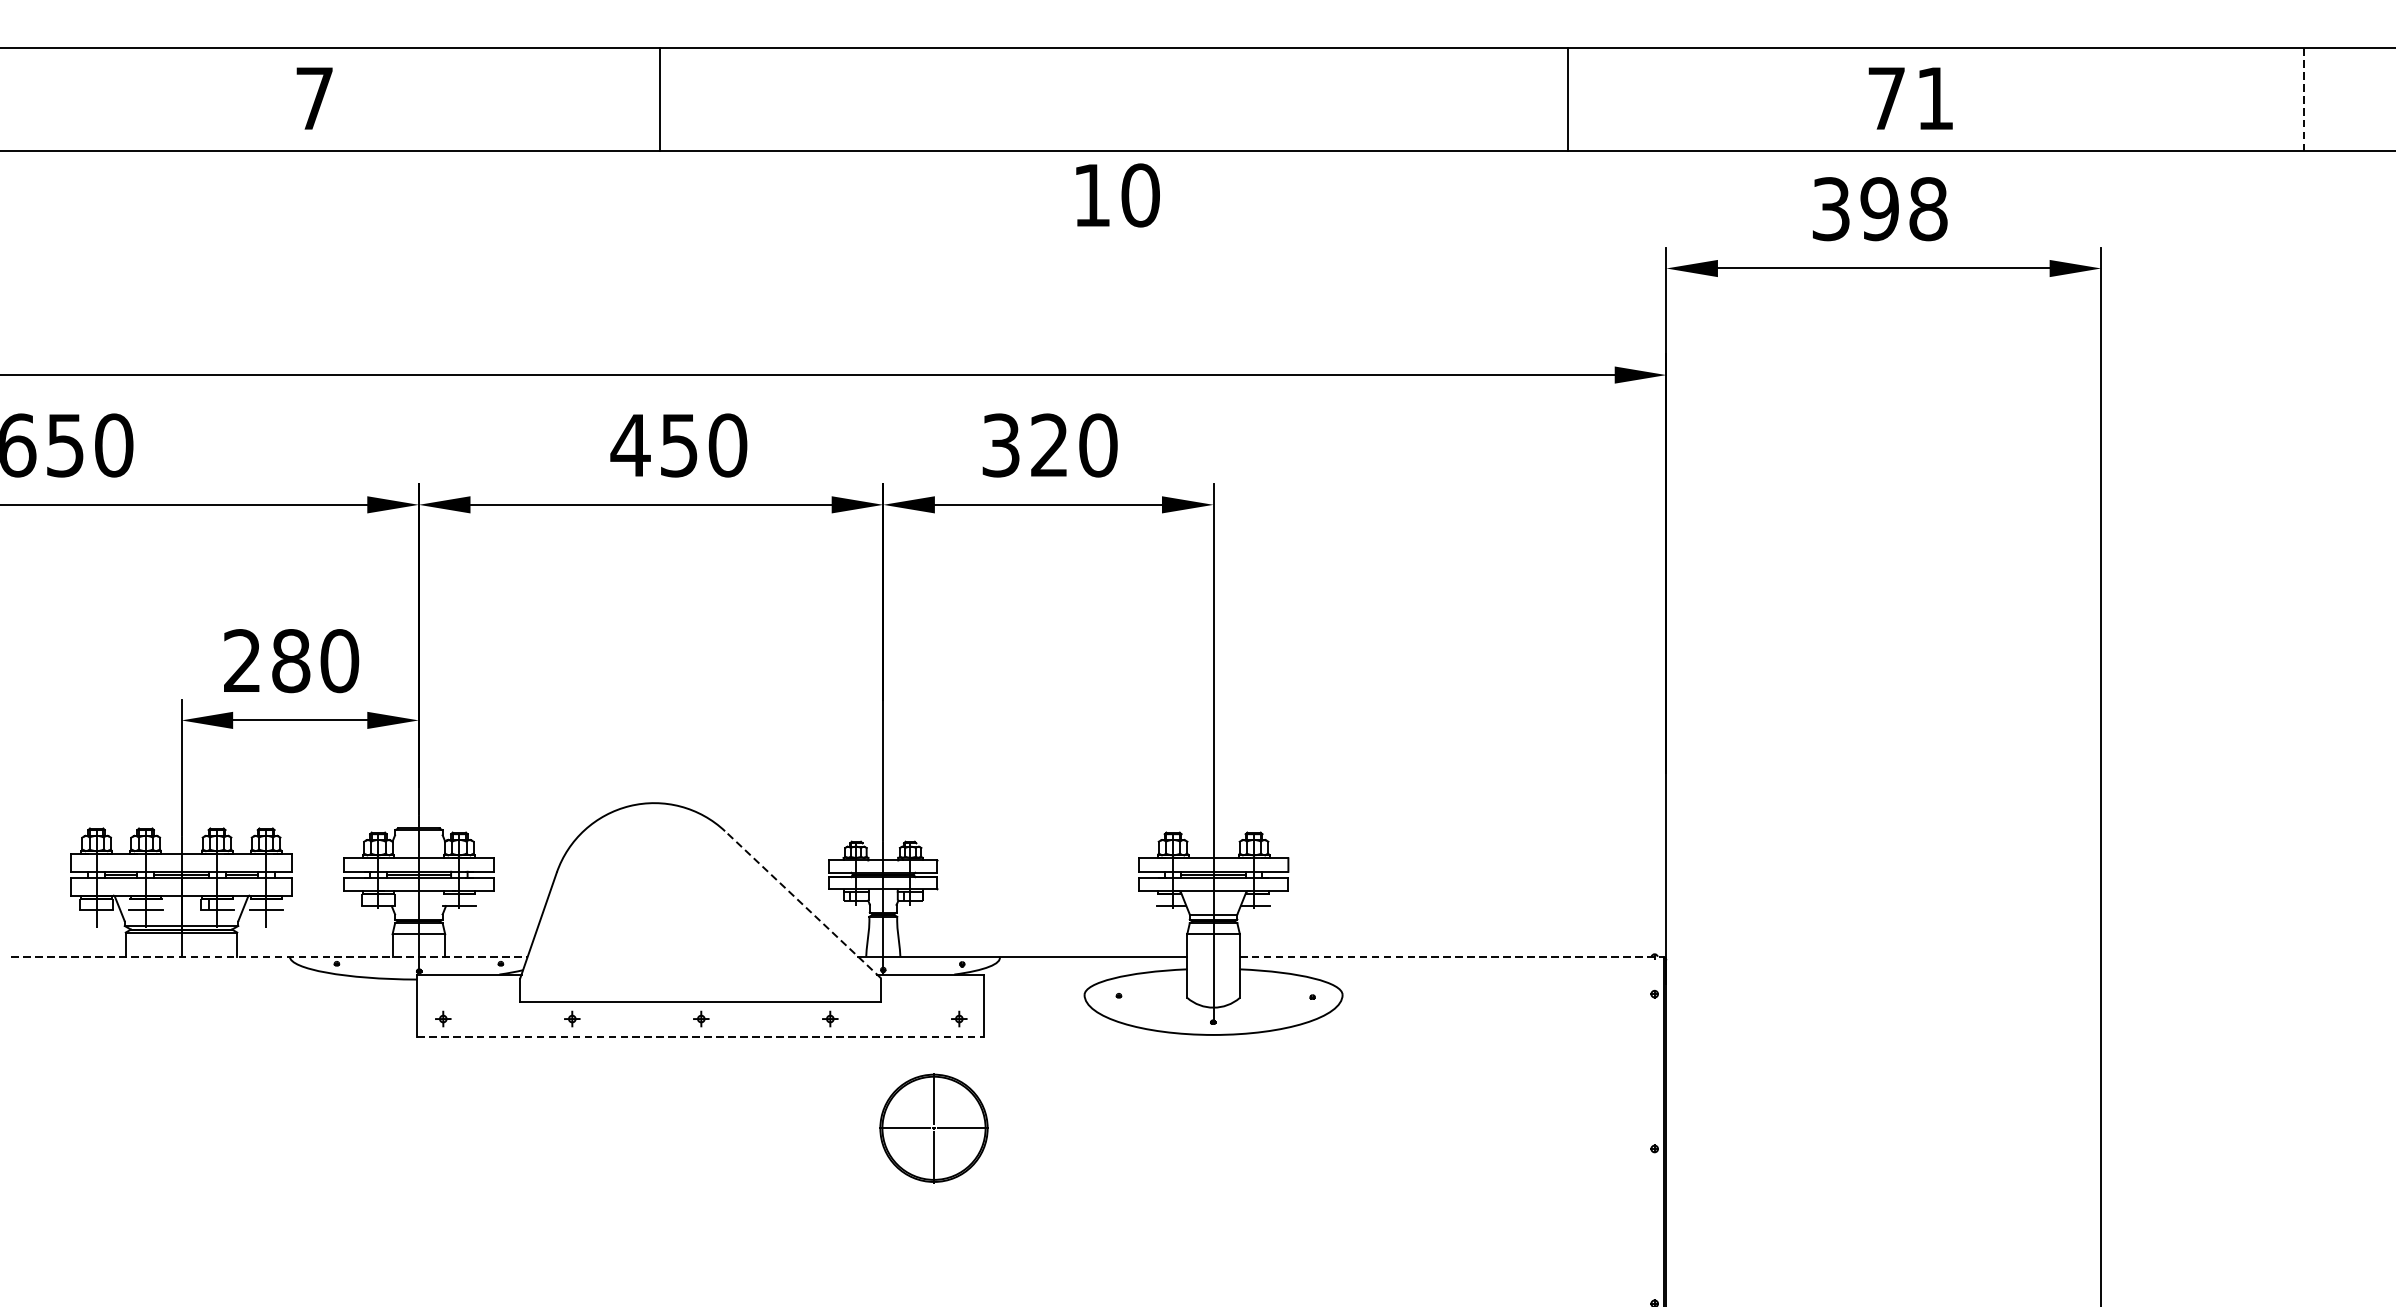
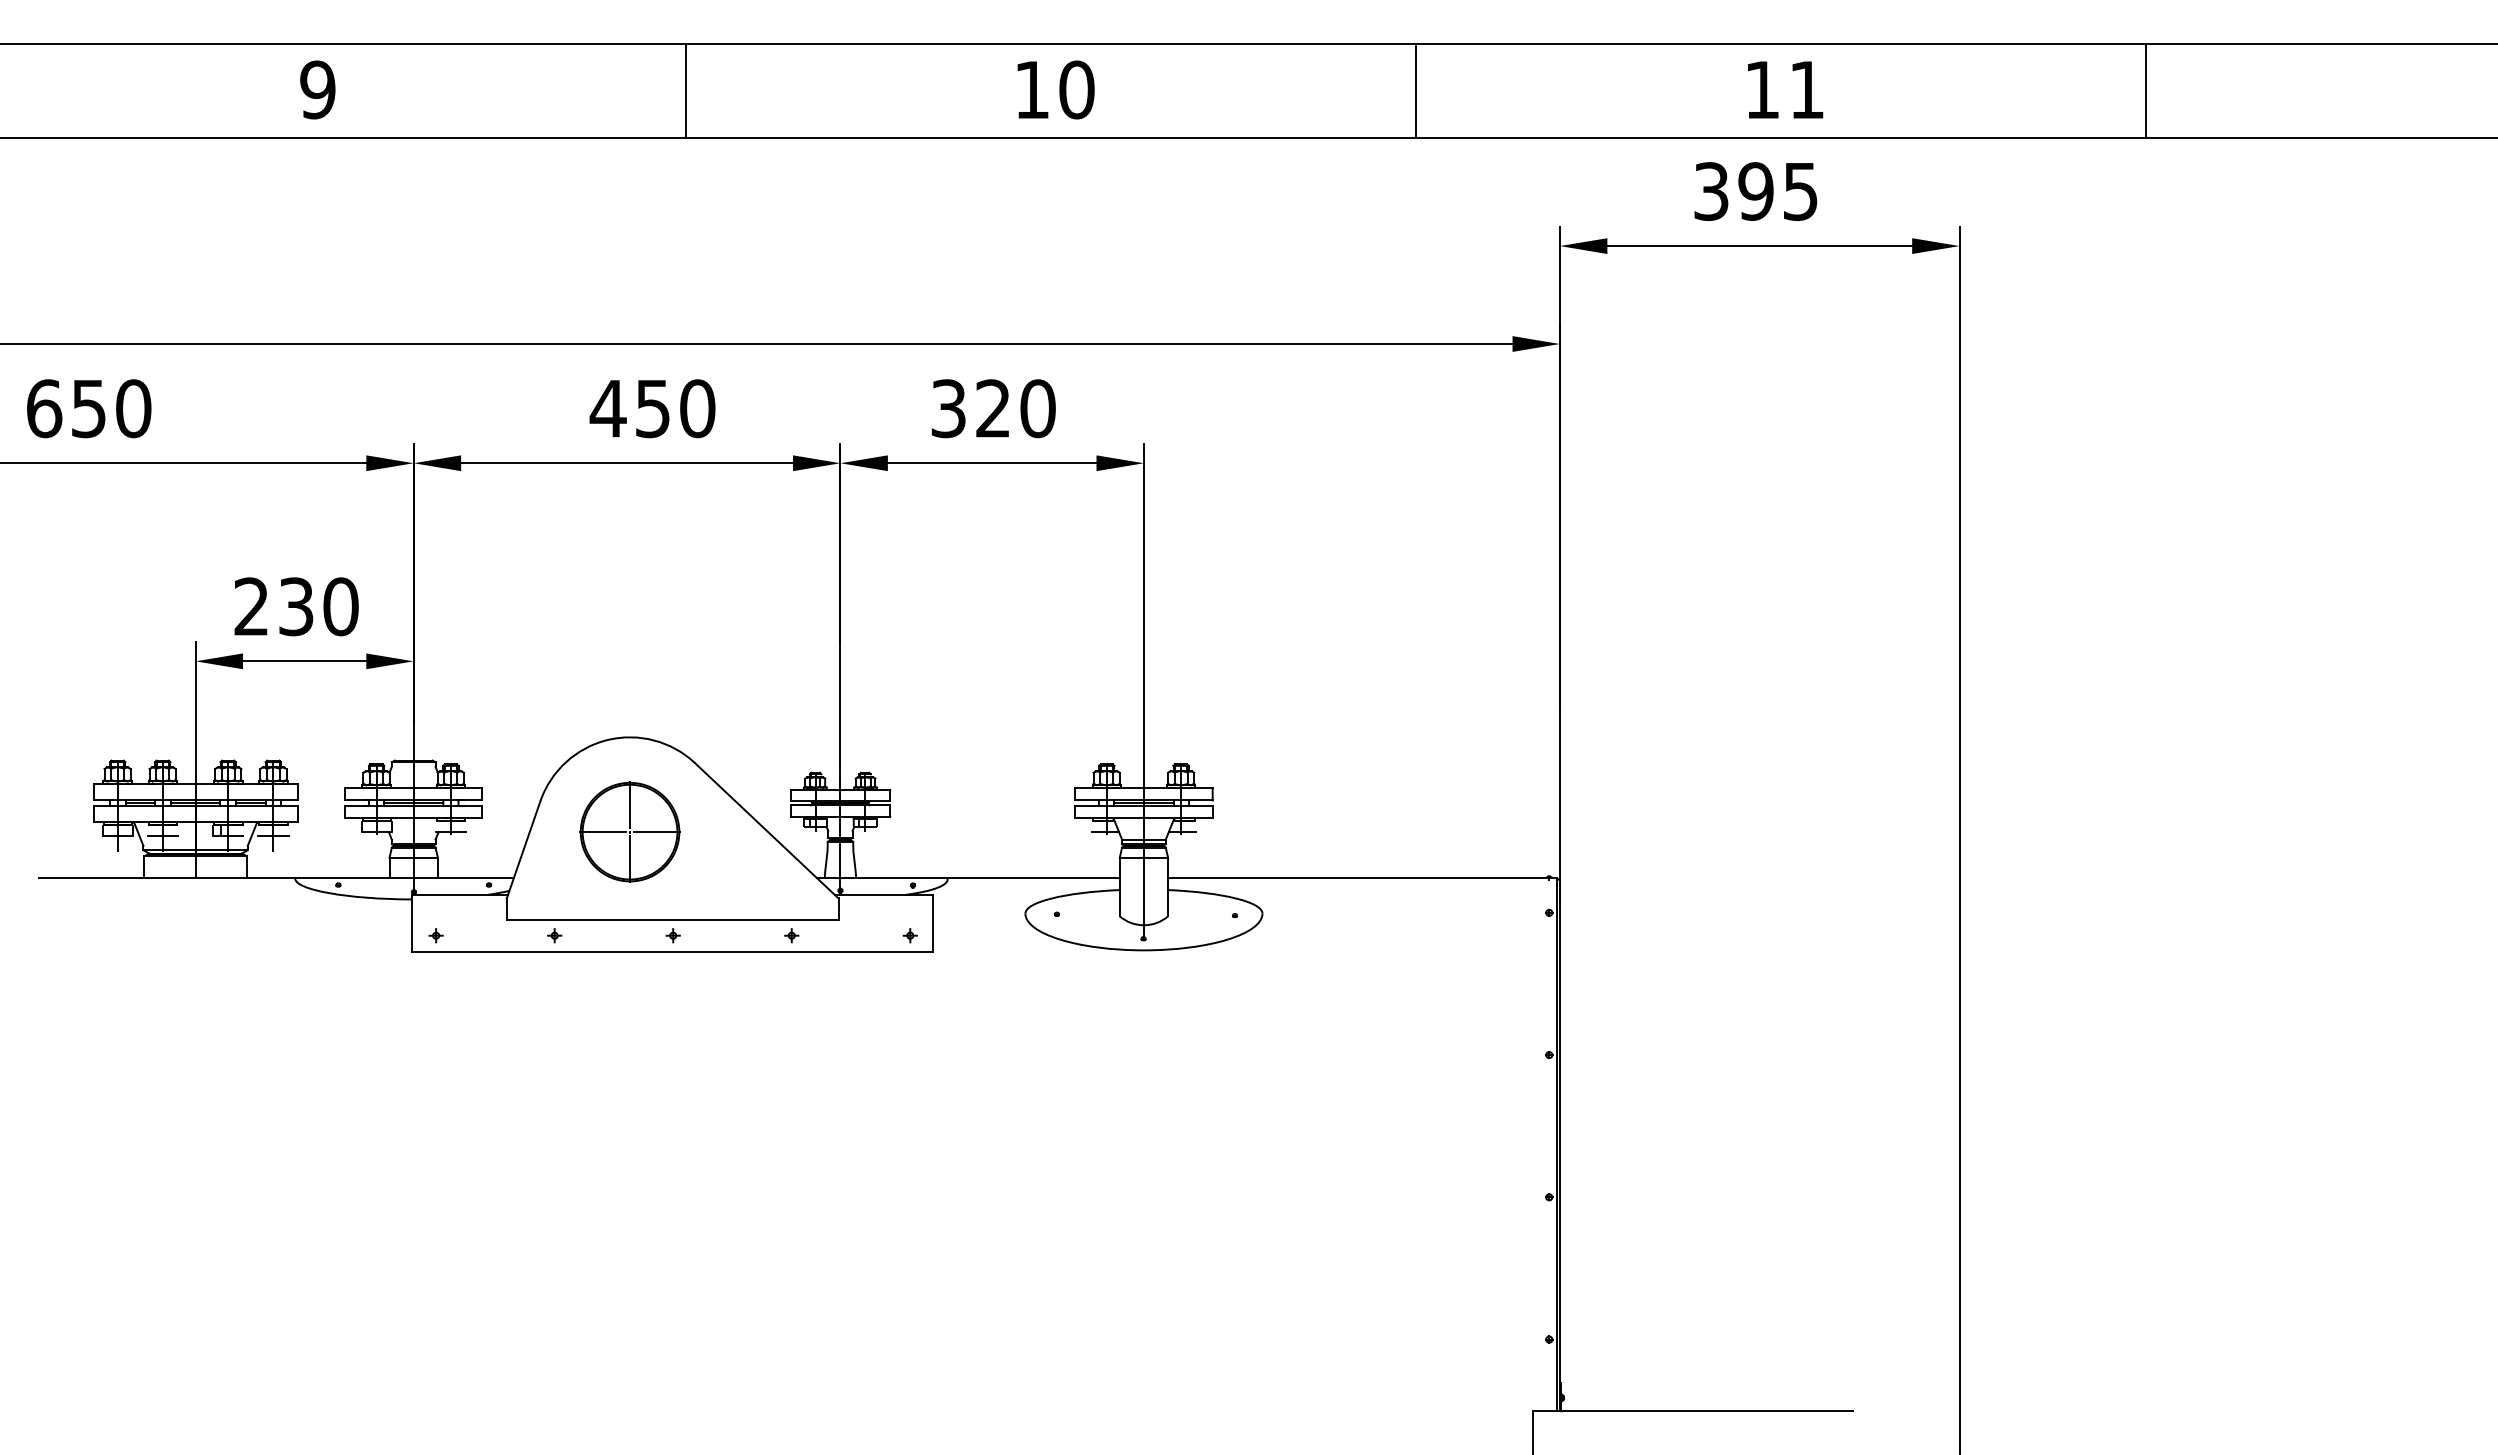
text: (314, 98) -> (317, 89), 7 -> 9
text: (1886, 98) -> (1762, 89), 71 -> 11
line: (660, 99) -> (685, 90), moved
line: (1567, 99) -> (1415, 90), moved
line: (2304, 100) -> (2146, 91), dashed -> solid
text: (1117, 194) -> (1055, 89), moved
text: (1928, 209) -> (1800, 191), 398 -> 395
text: (291, 660) -> (296, 606), 280 -> 230
line: (802, 904) -> (766, 830), dashed -> solid
line: (269, 956) -> (276, 878), dashed -> solid
line: (1451, 956) -> (1362, 878), dashed -> solid
line: (700, 1036) -> (672, 951), dashed -> solid
part: (933, 1127) -> (629, 831), moved

